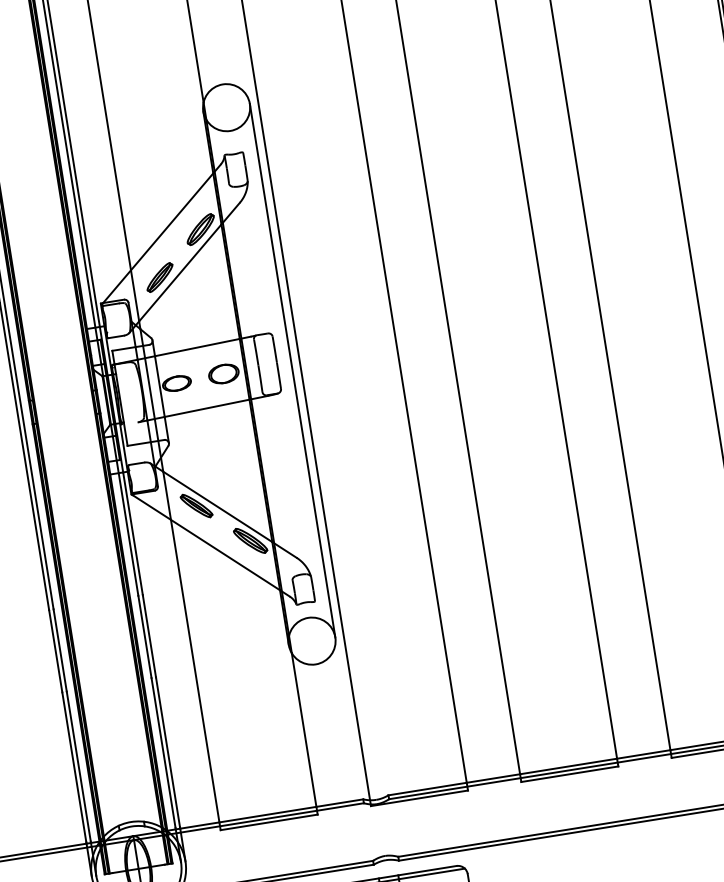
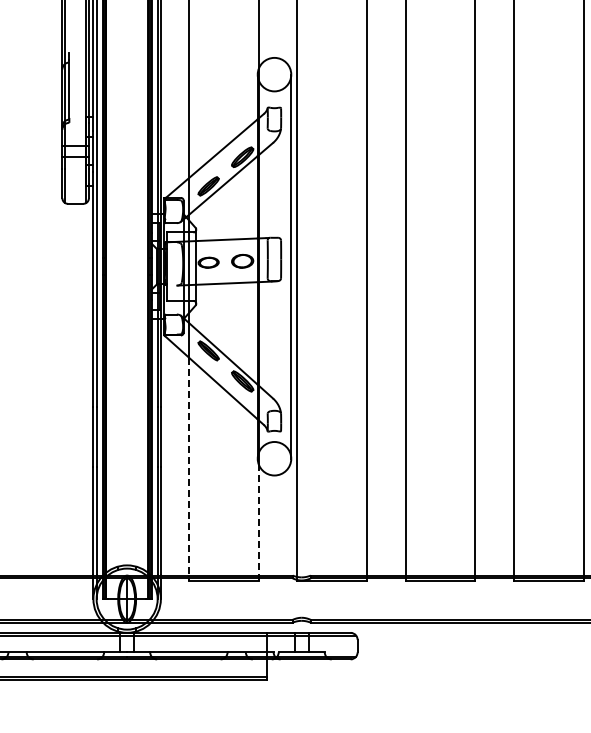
line: (196, 674) -> (189, 469), solid -> dashed
line: (303, 733) -> (258, 522), solid -> dashed

